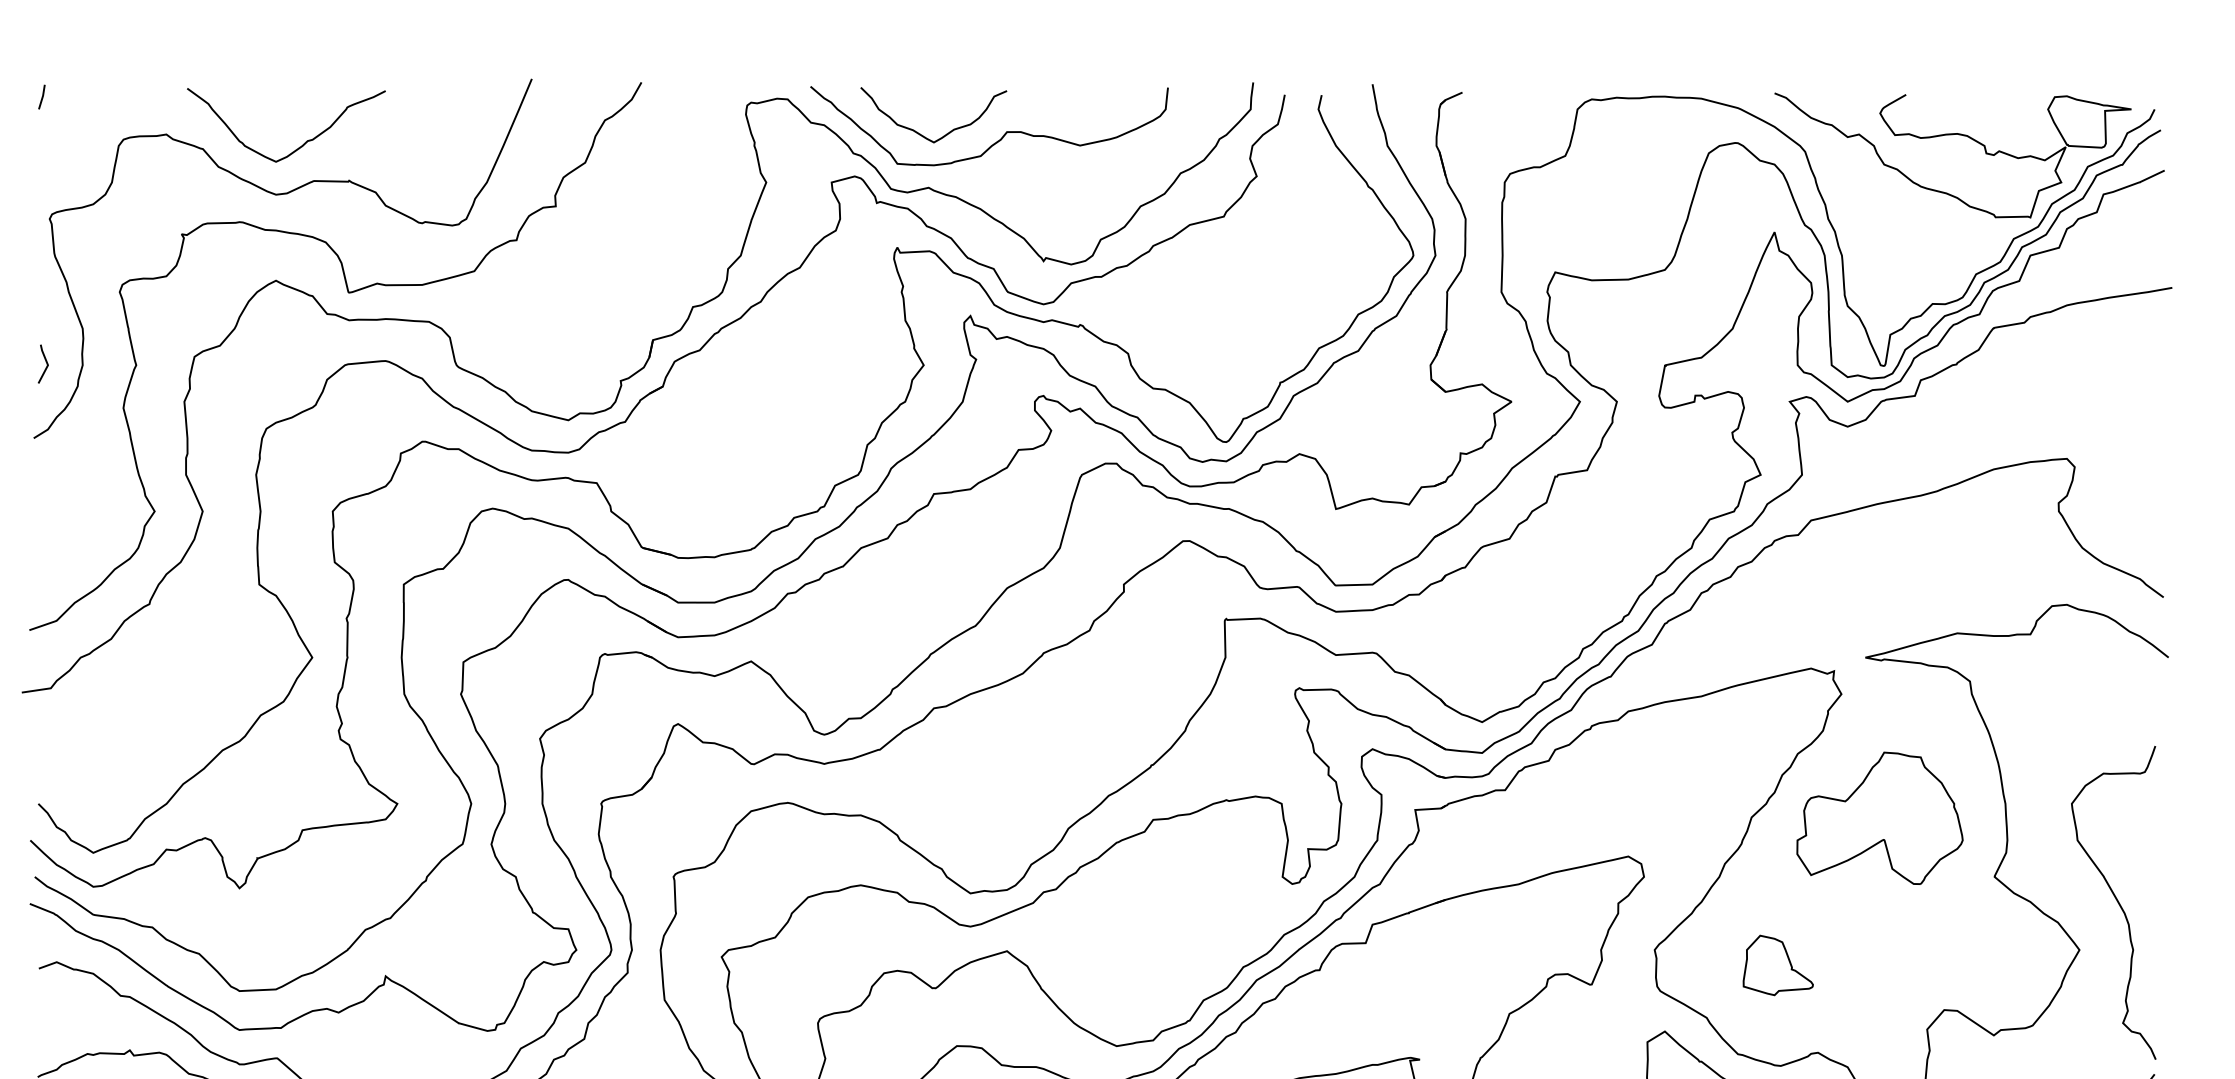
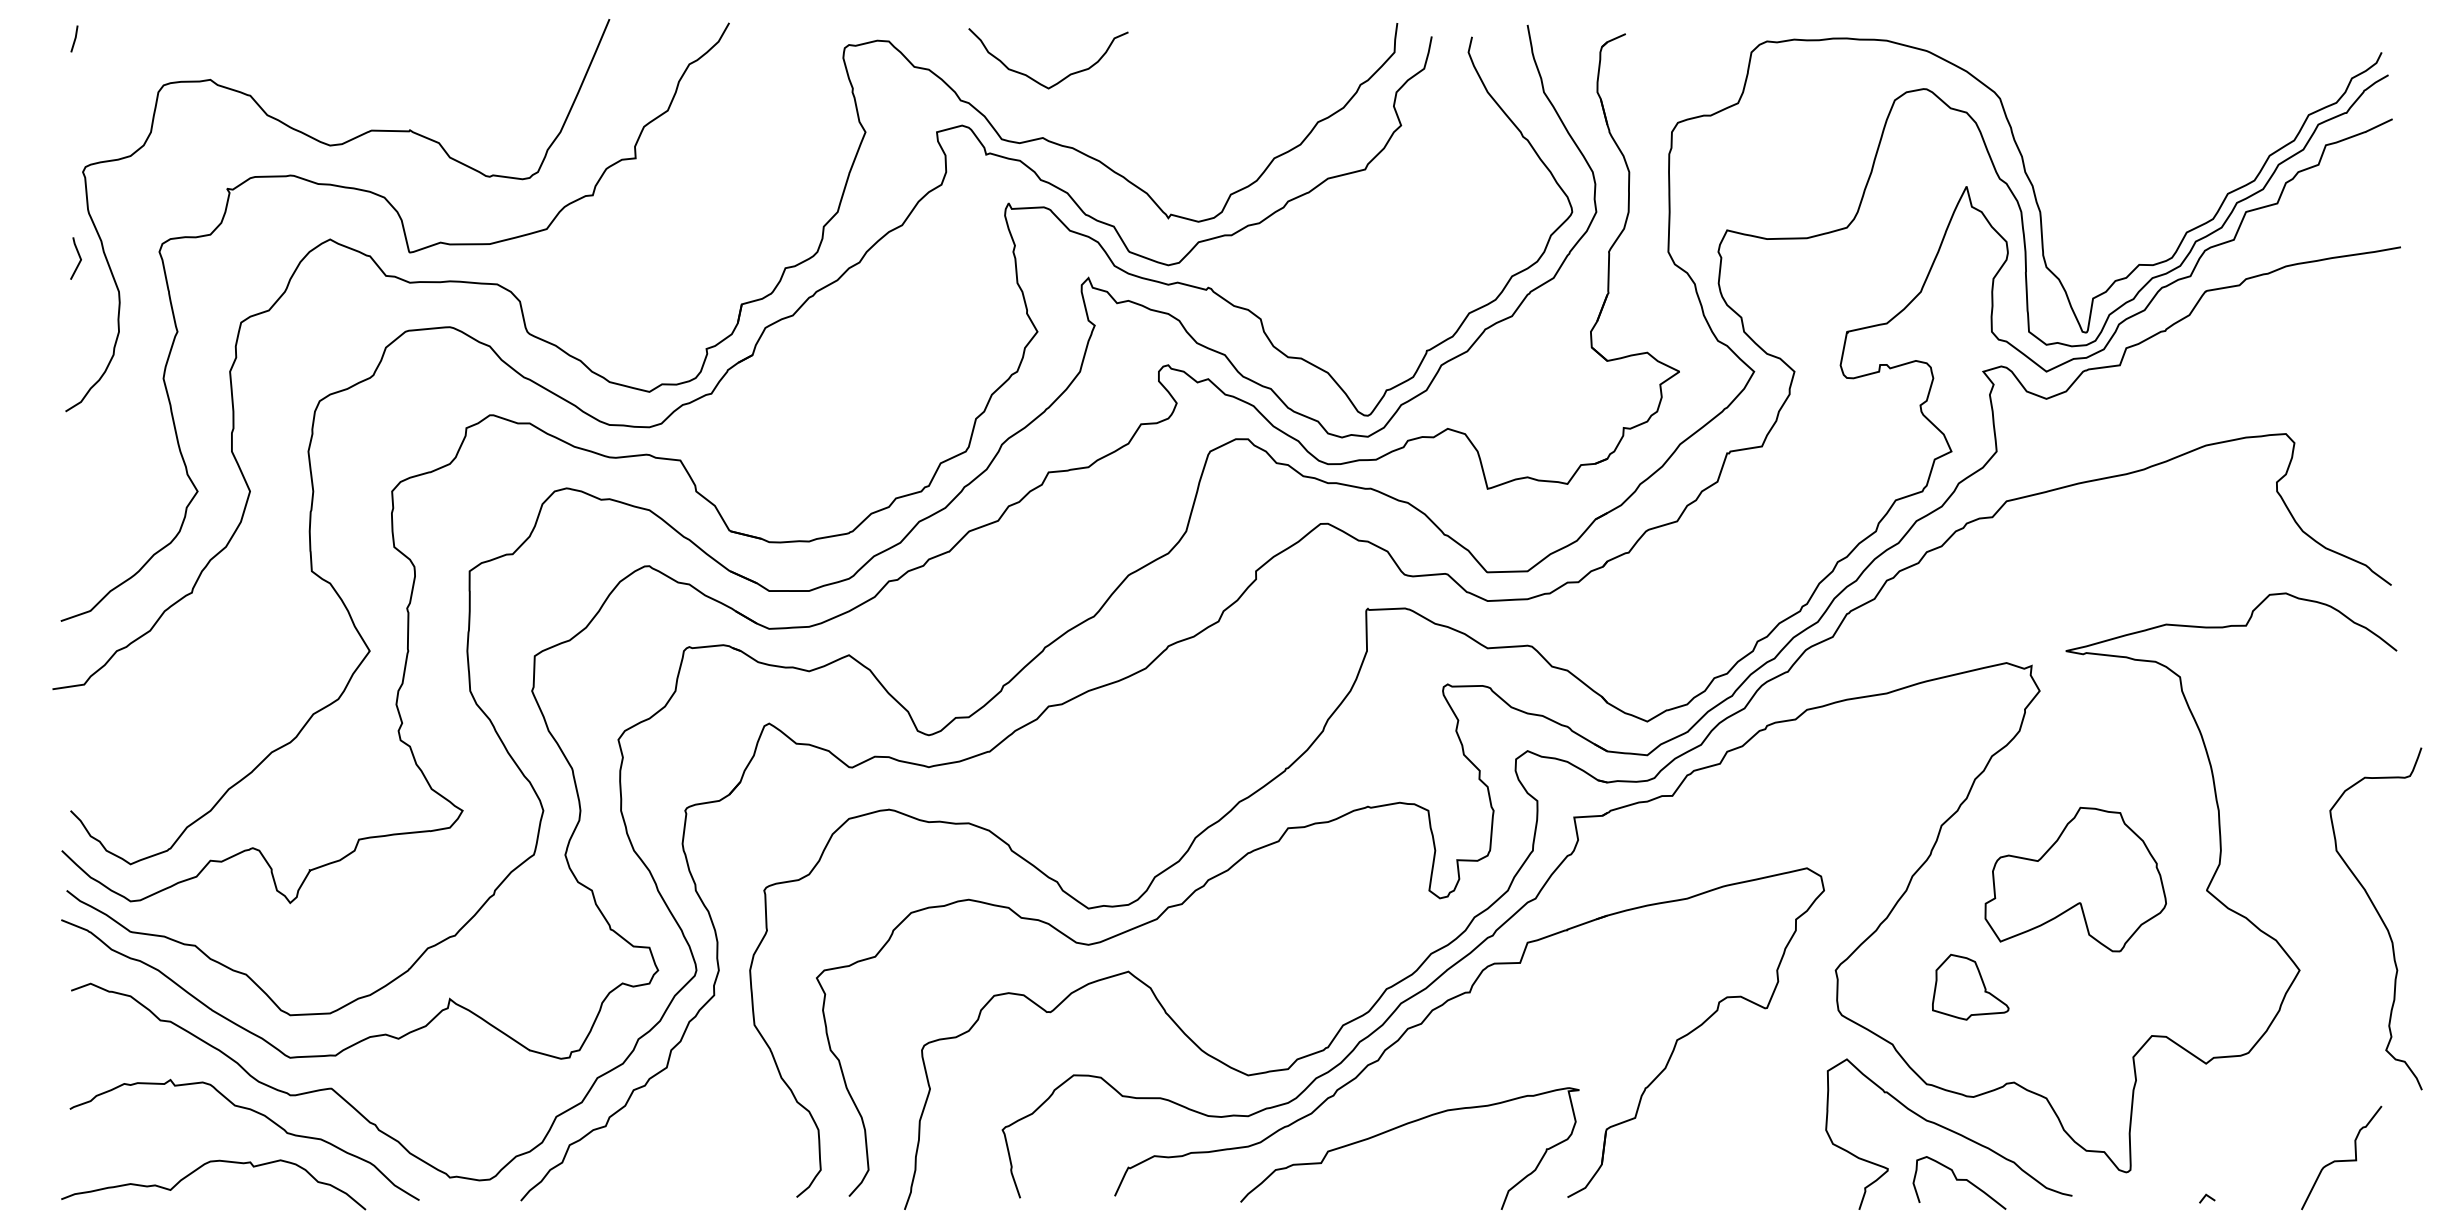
part: (1953, 135) -> (2161, 80), removed
curve: (1001, 136) -> (1122, 82), removed
curve: (304, 142) -> (361, 88), removed
line: (45, 362) -> (78, 256), moved
part: (1879, 818) -> (2075, 879), moved
curve: (2116, 901) -> (2379, 917), moved

